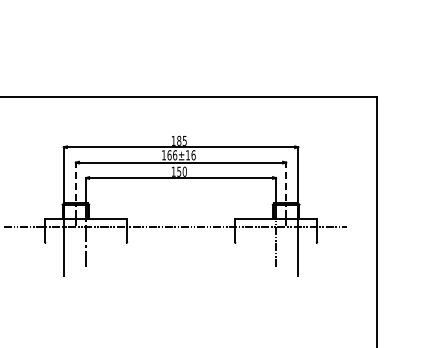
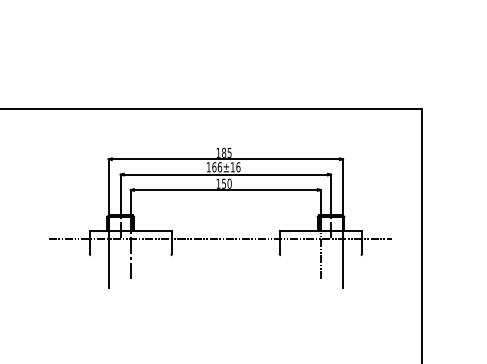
line: (75, 181) -> (120, 193), dashed -> solid
line: (286, 181) -> (331, 193), dashed -> solid

